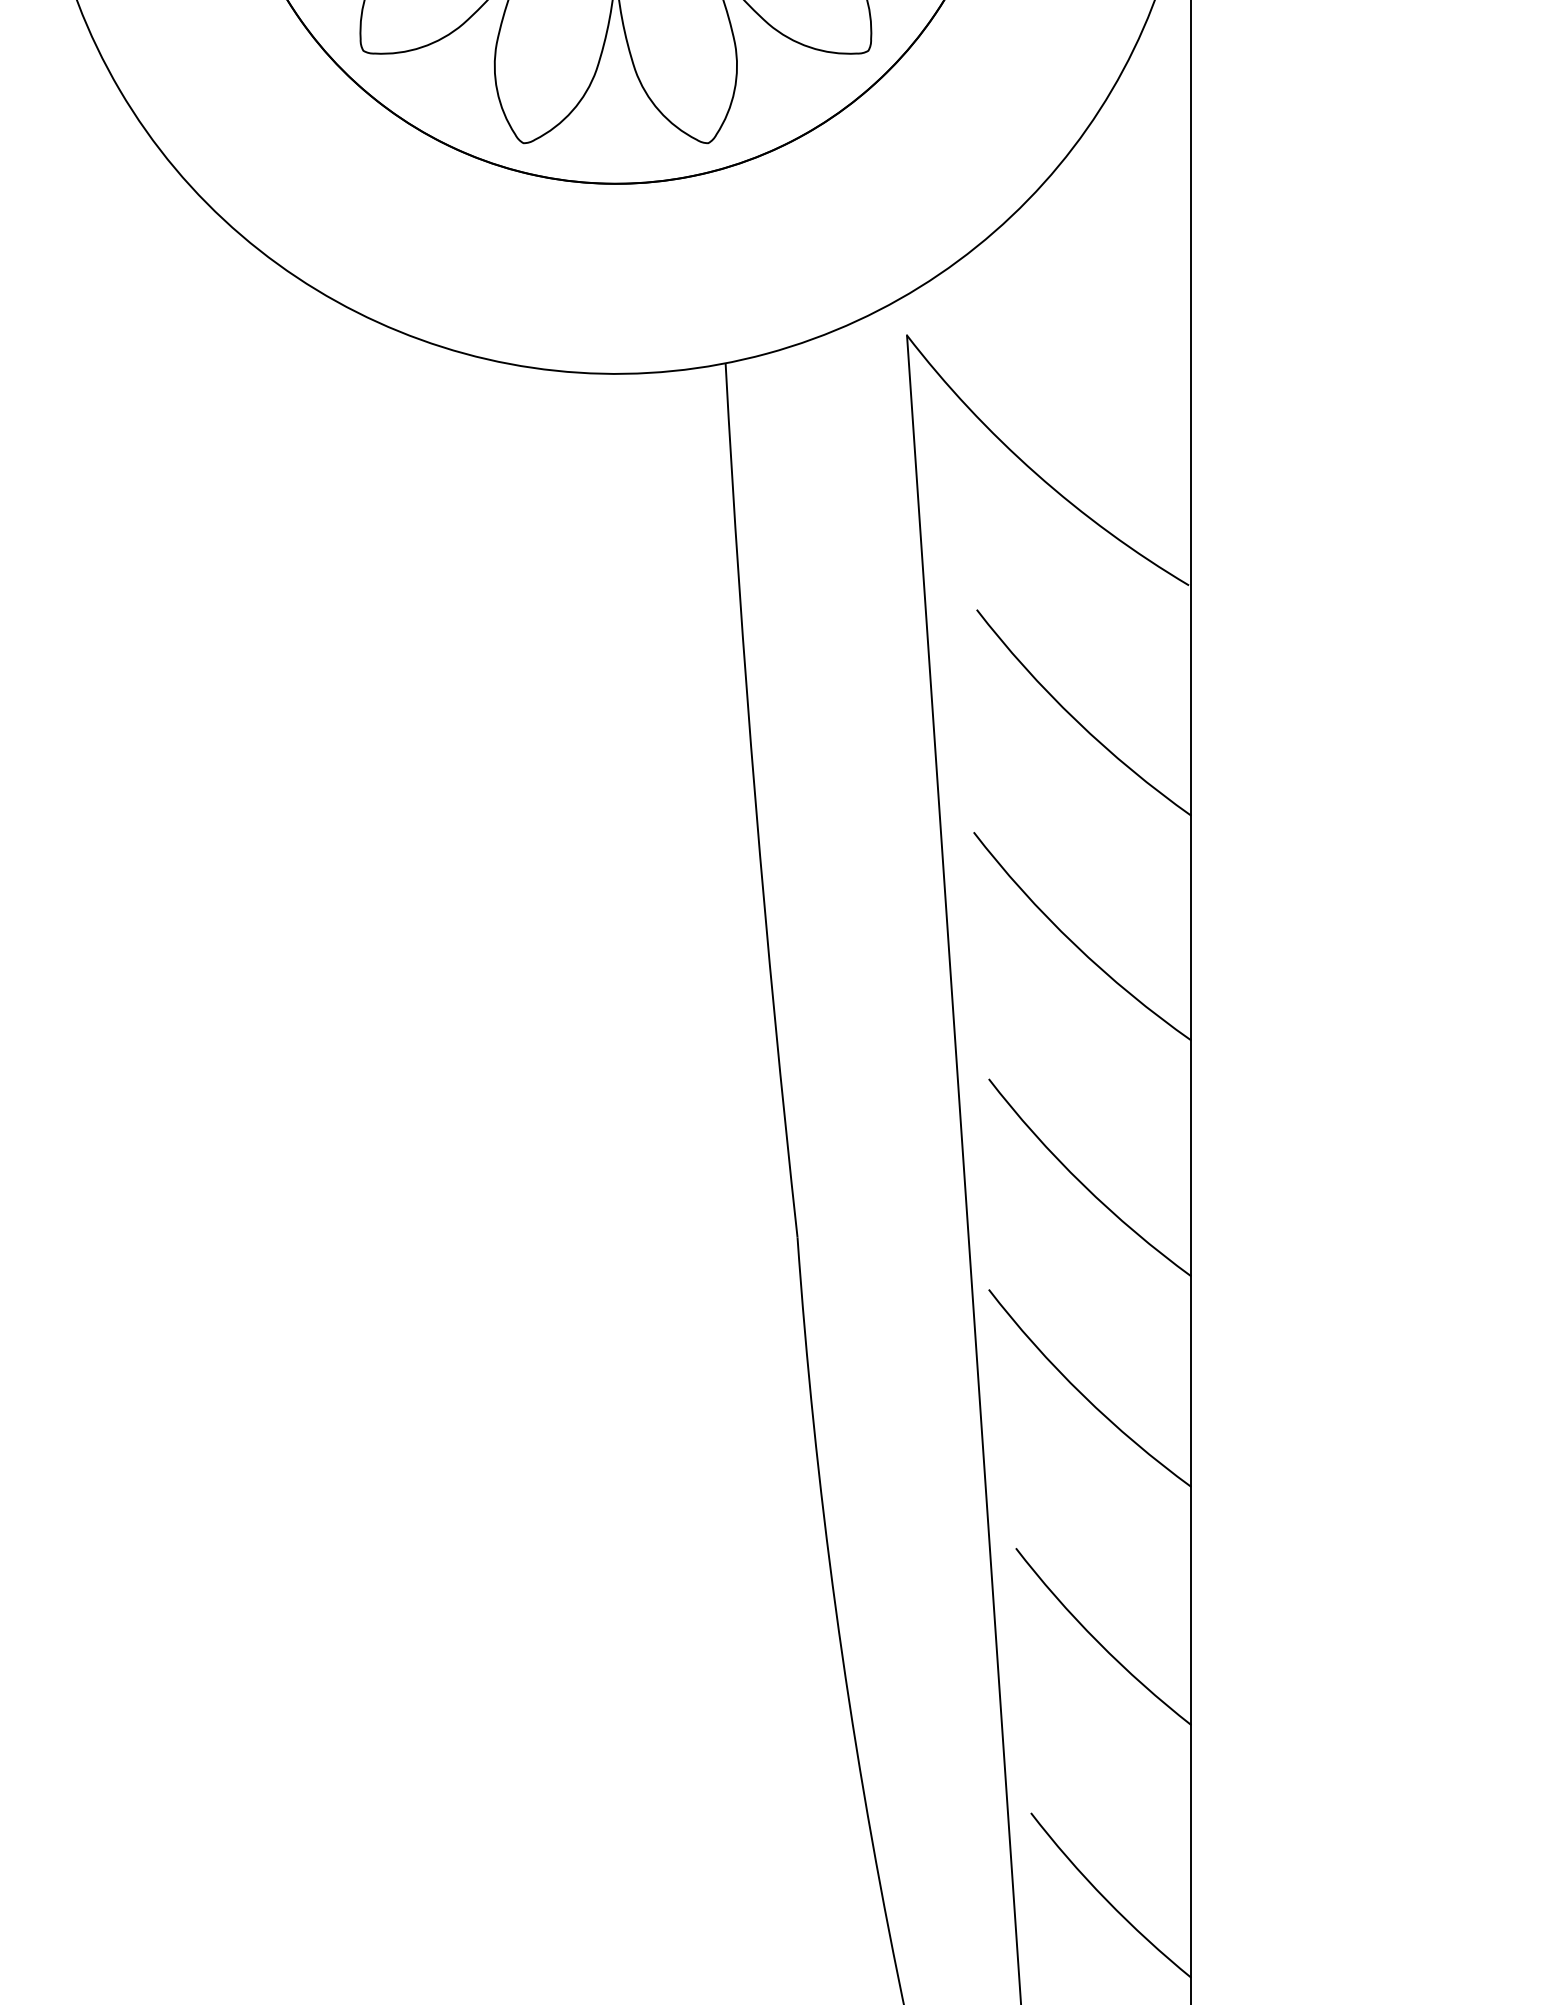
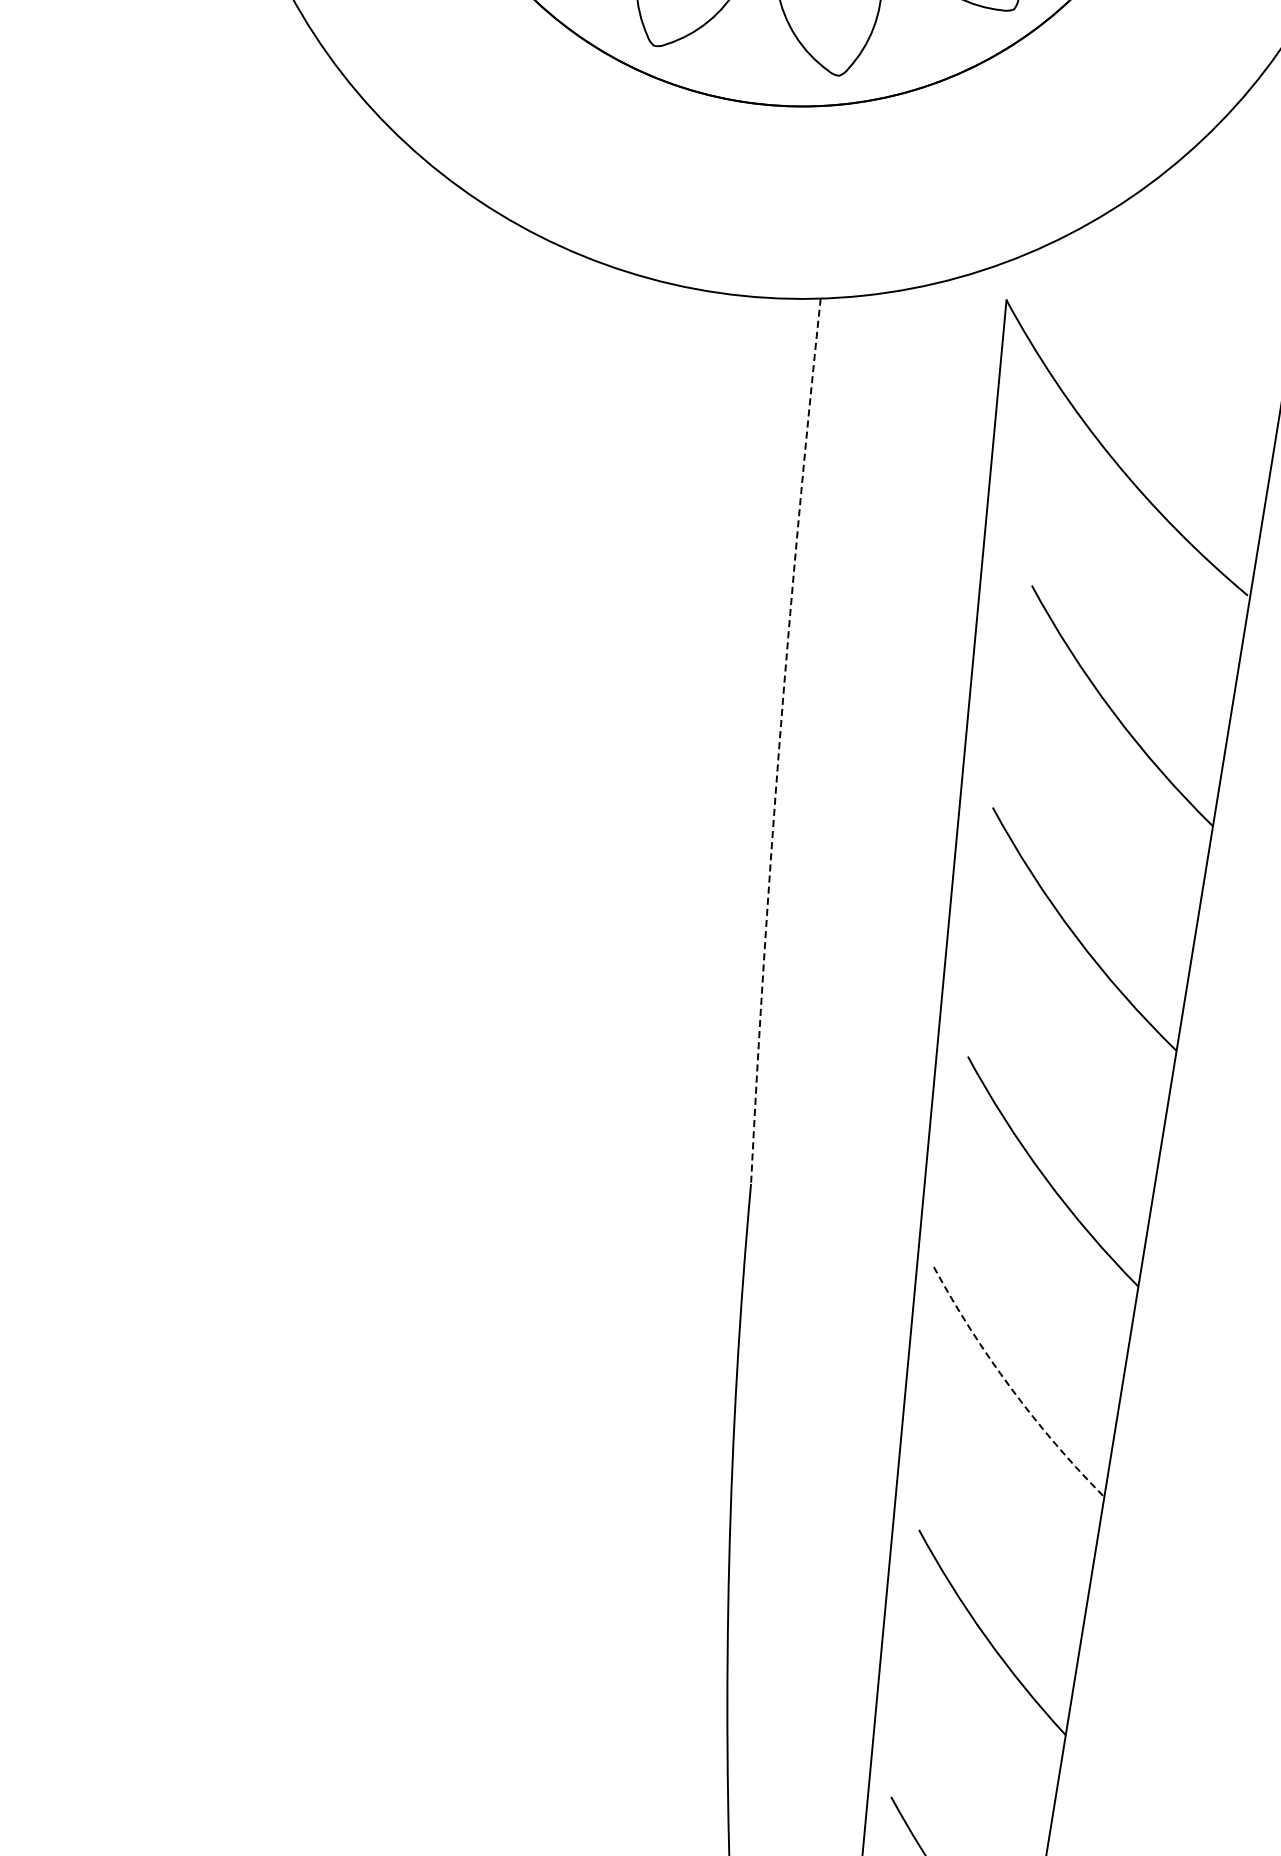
arc: (755, 800) -> (779, 740), solid -> dashed
arc: (1083, 1395) -> (1011, 1388), solid -> dashed

